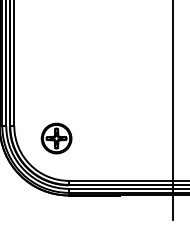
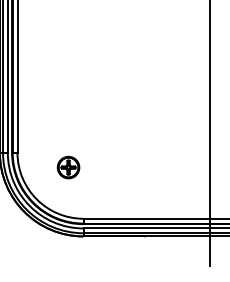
part: (56, 138) -> (68, 167), size x0.6

